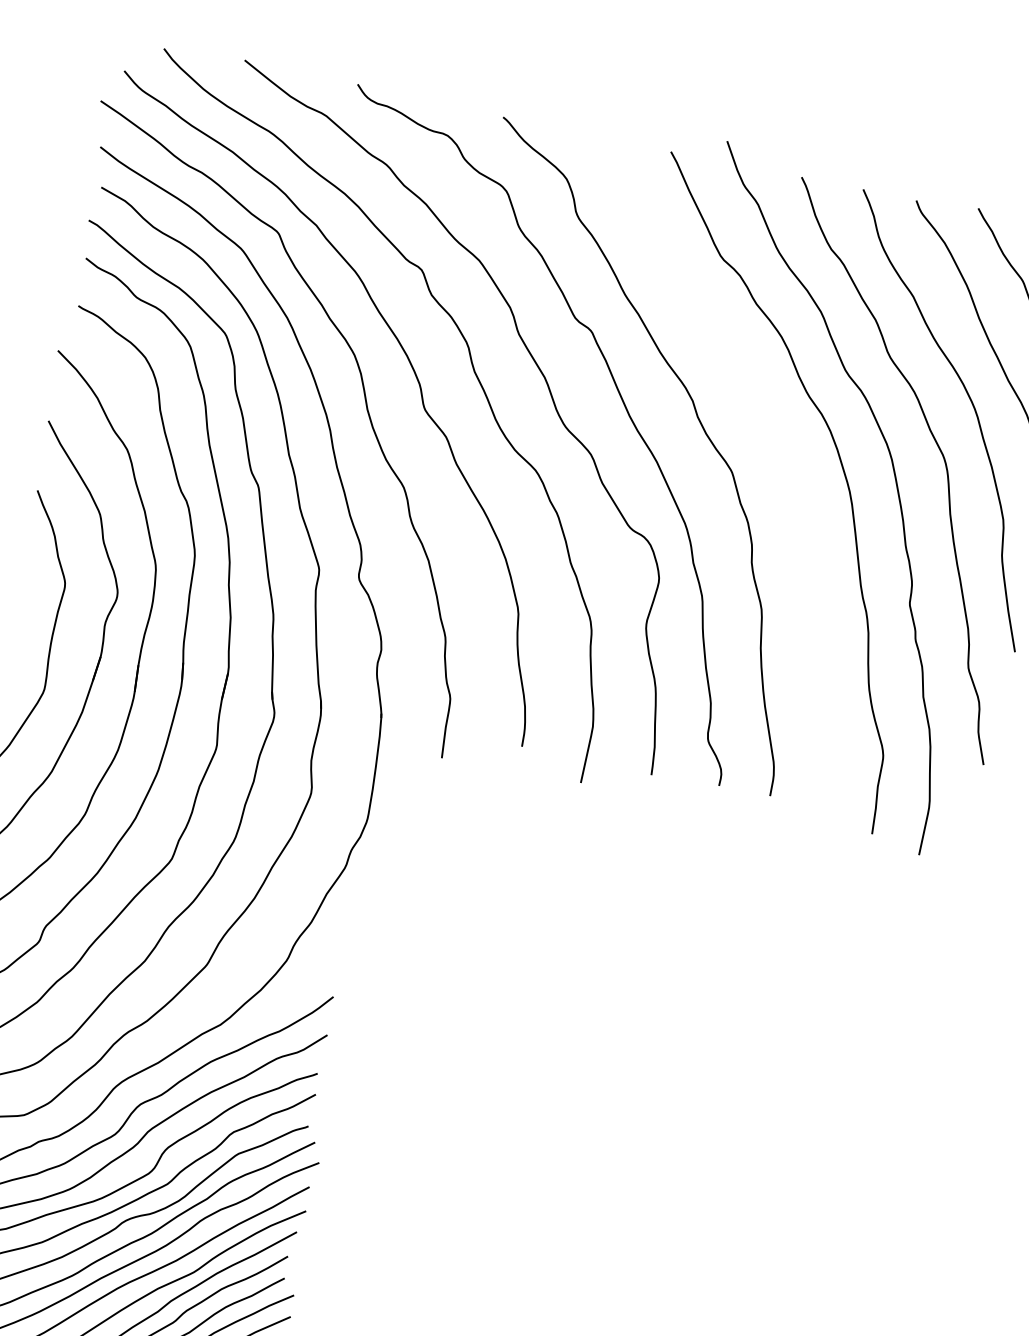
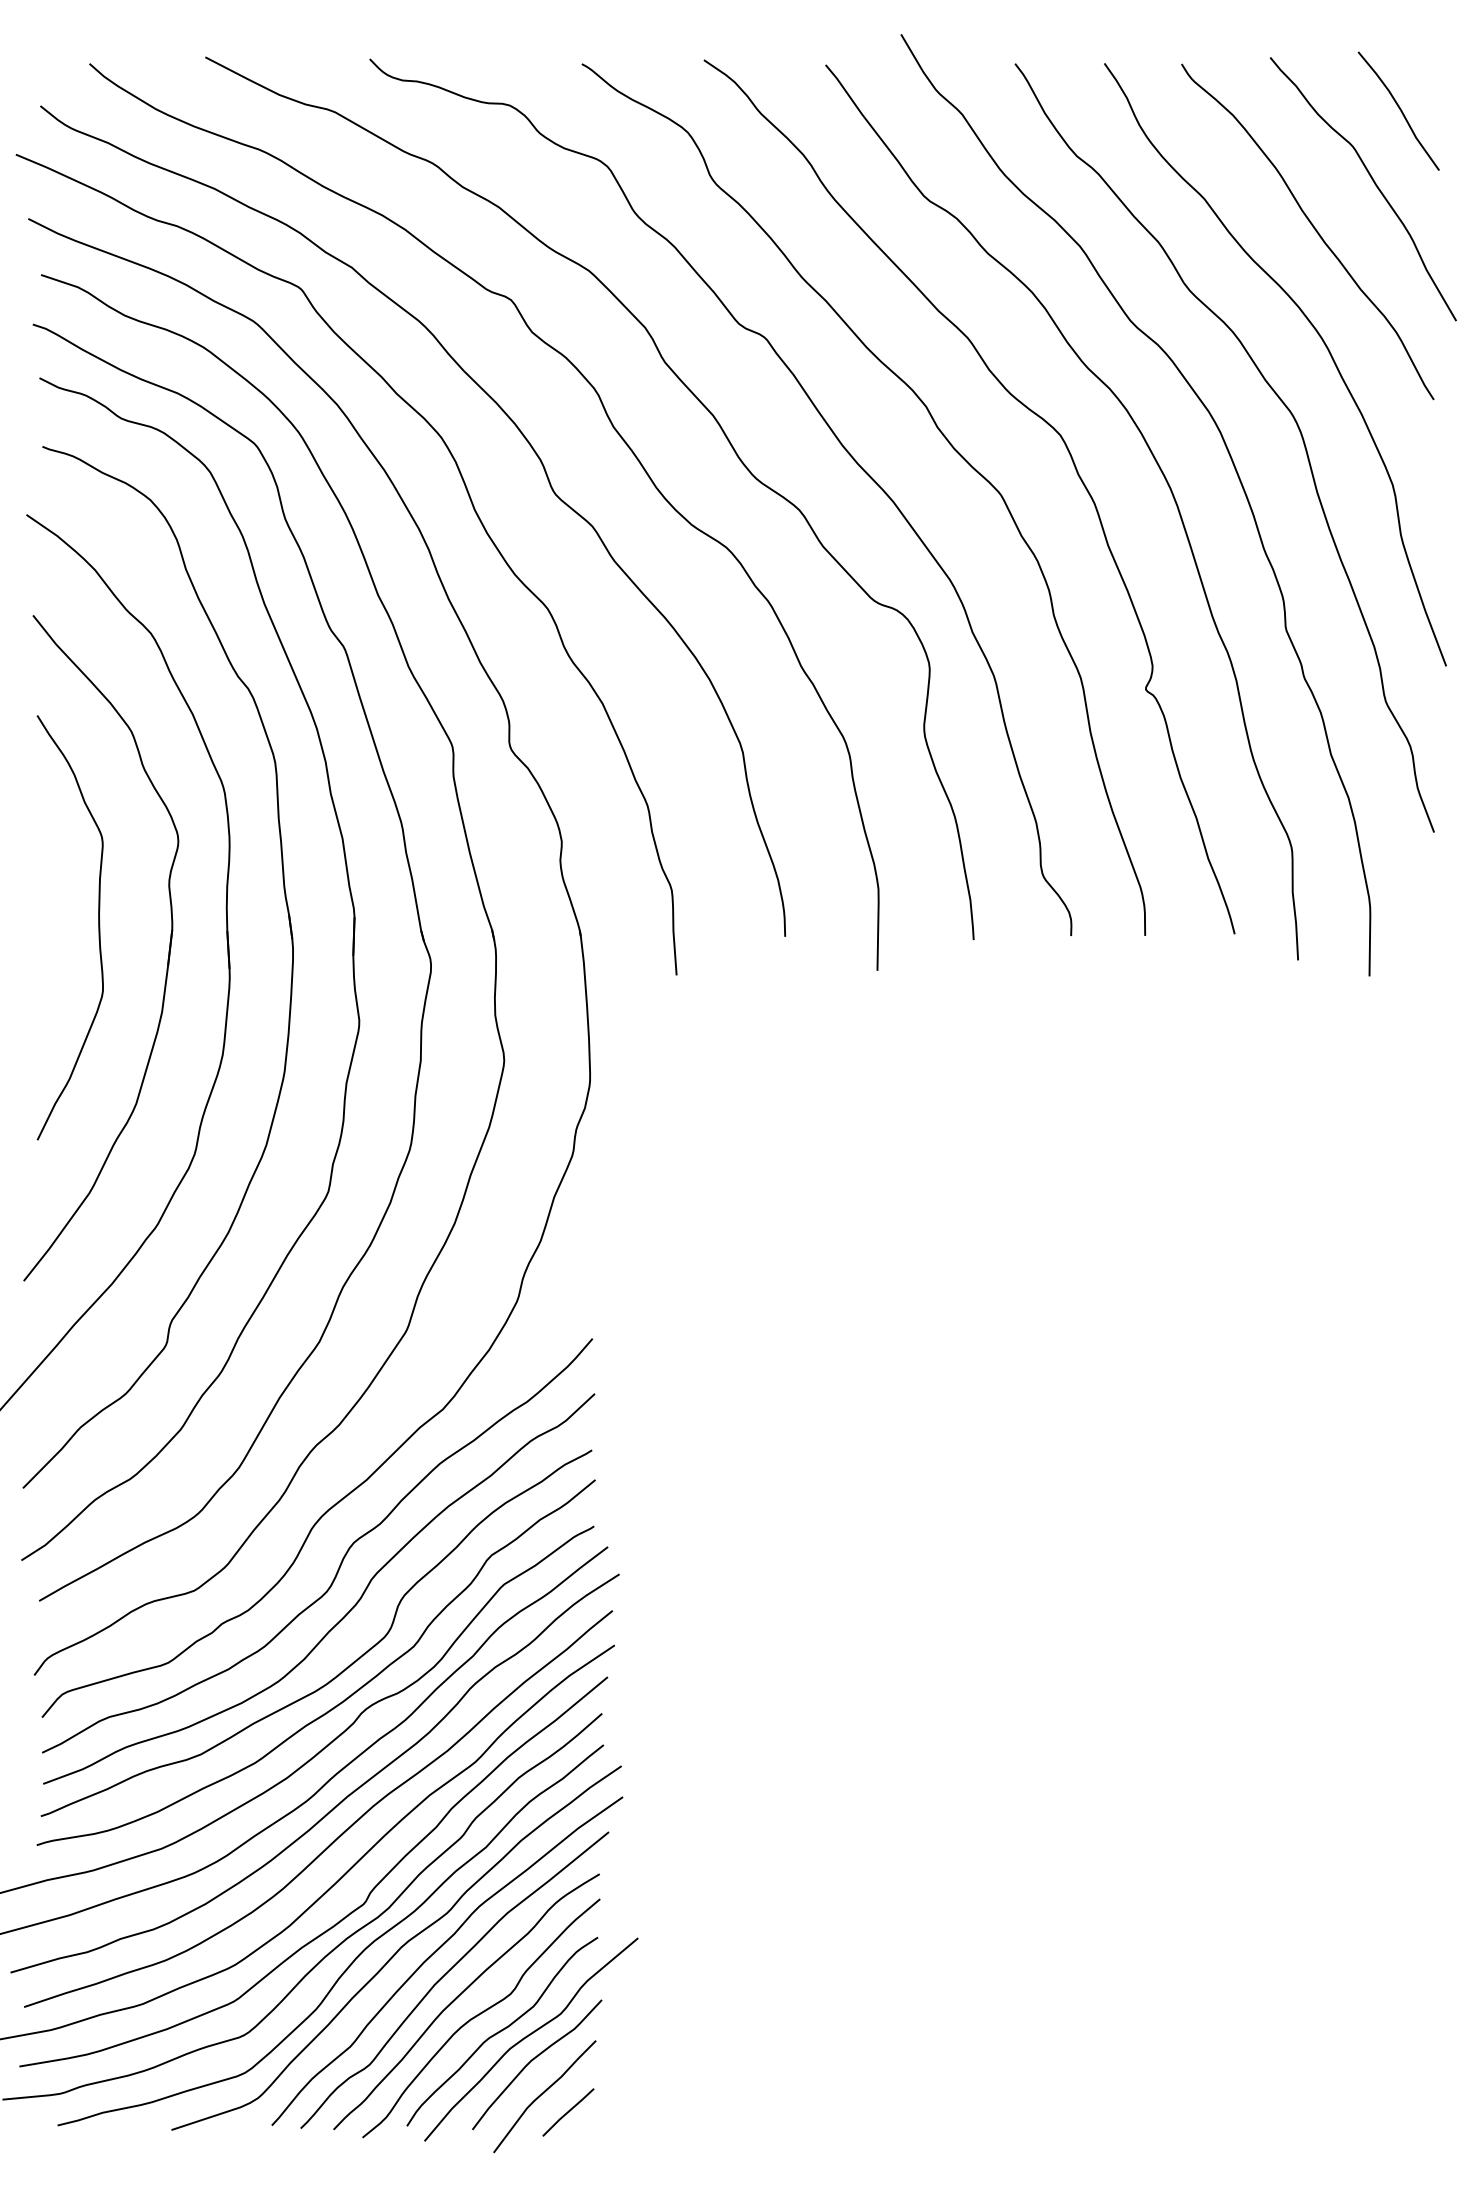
curve: (764, 419) -> (1031, 412), added

